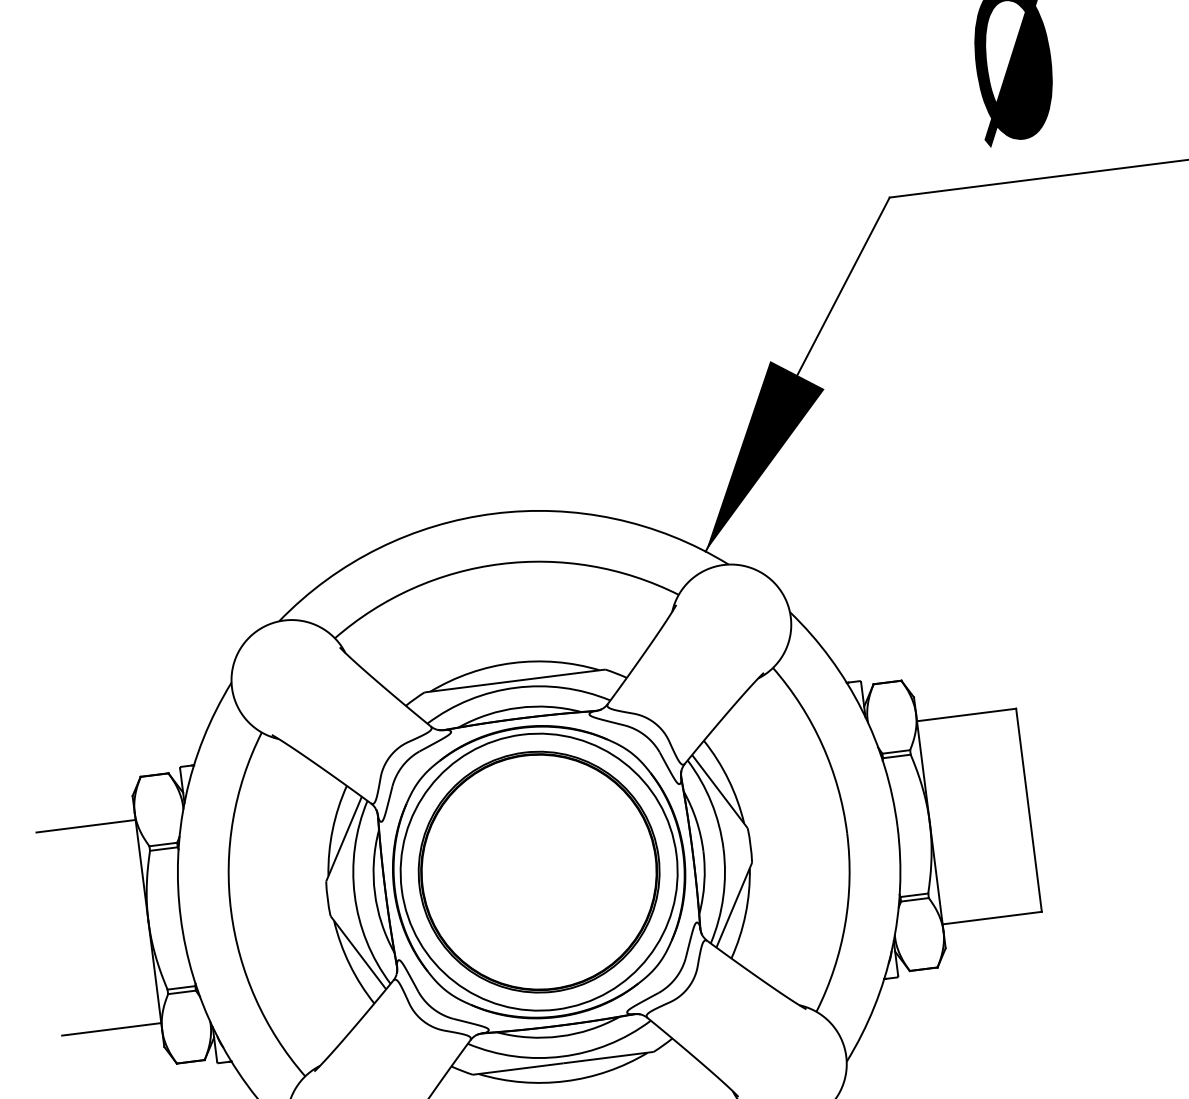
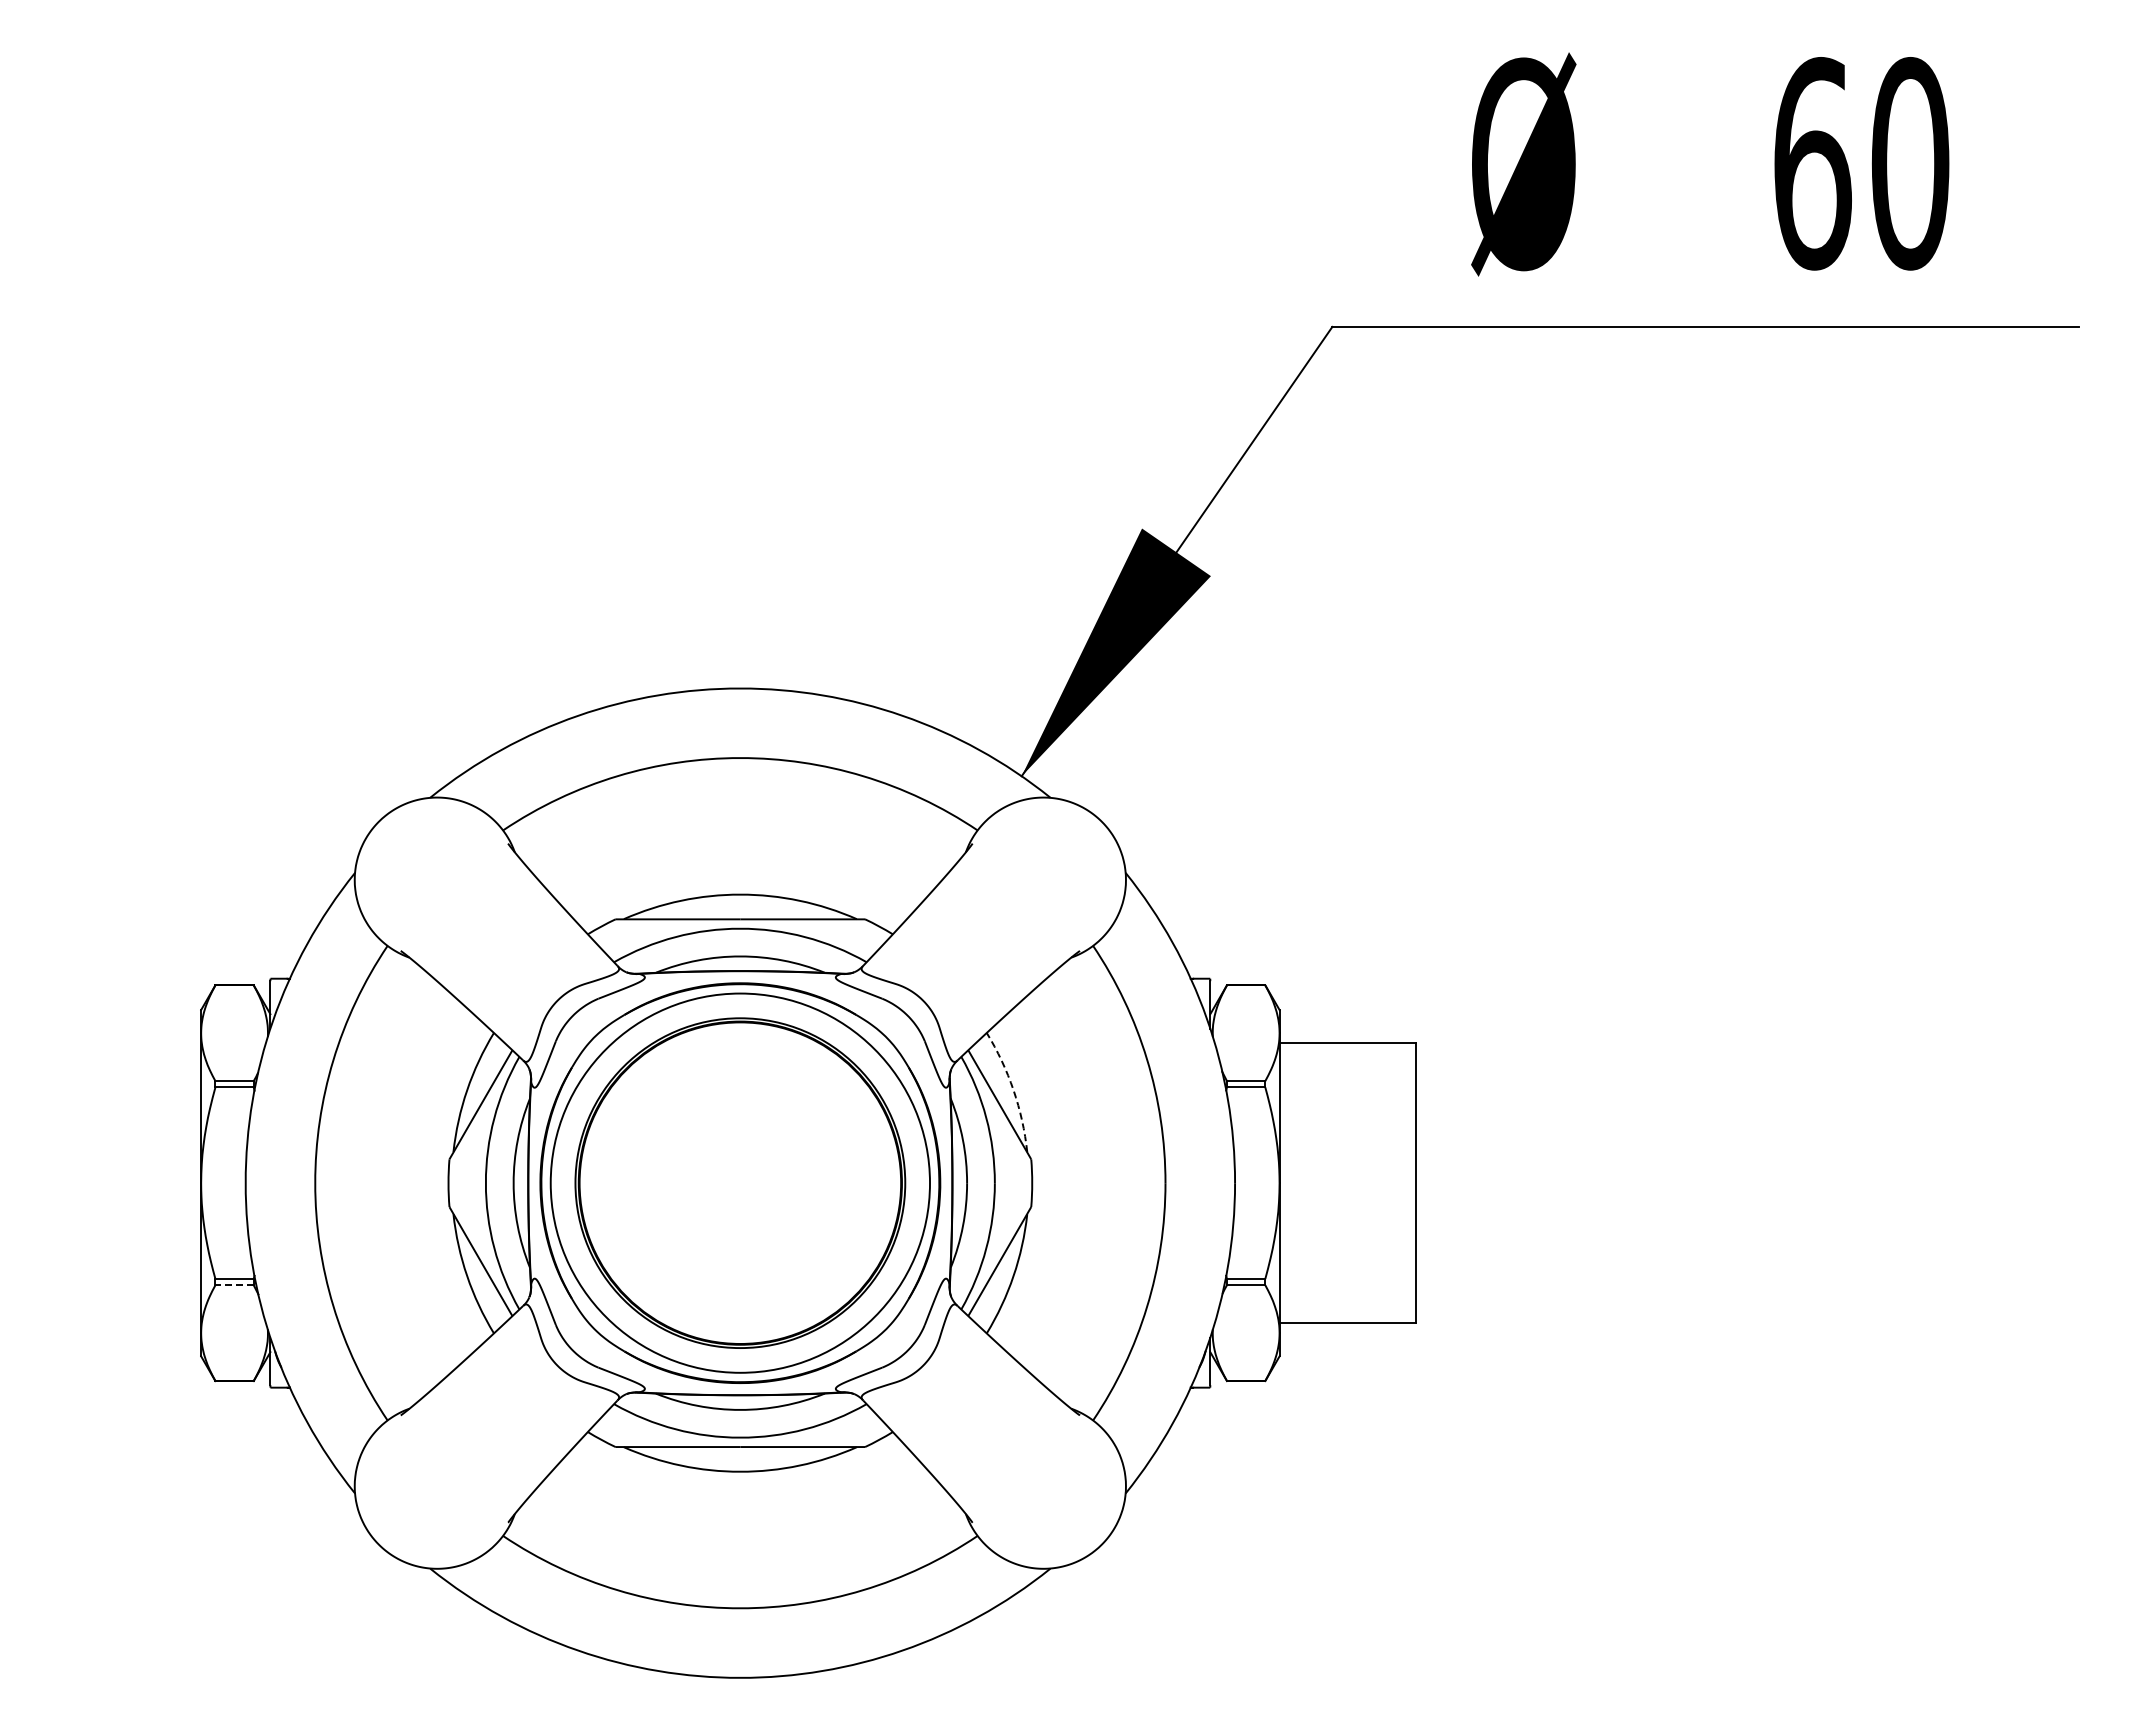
arc: (728, 780) -> (1013, 1090), solid -> dashed
line: (85, 826) -> (132, 1043), removed
line: (181, 992) -> (234, 1285), solid -> dashed
line: (111, 1029) -> (132, 1323), removed

